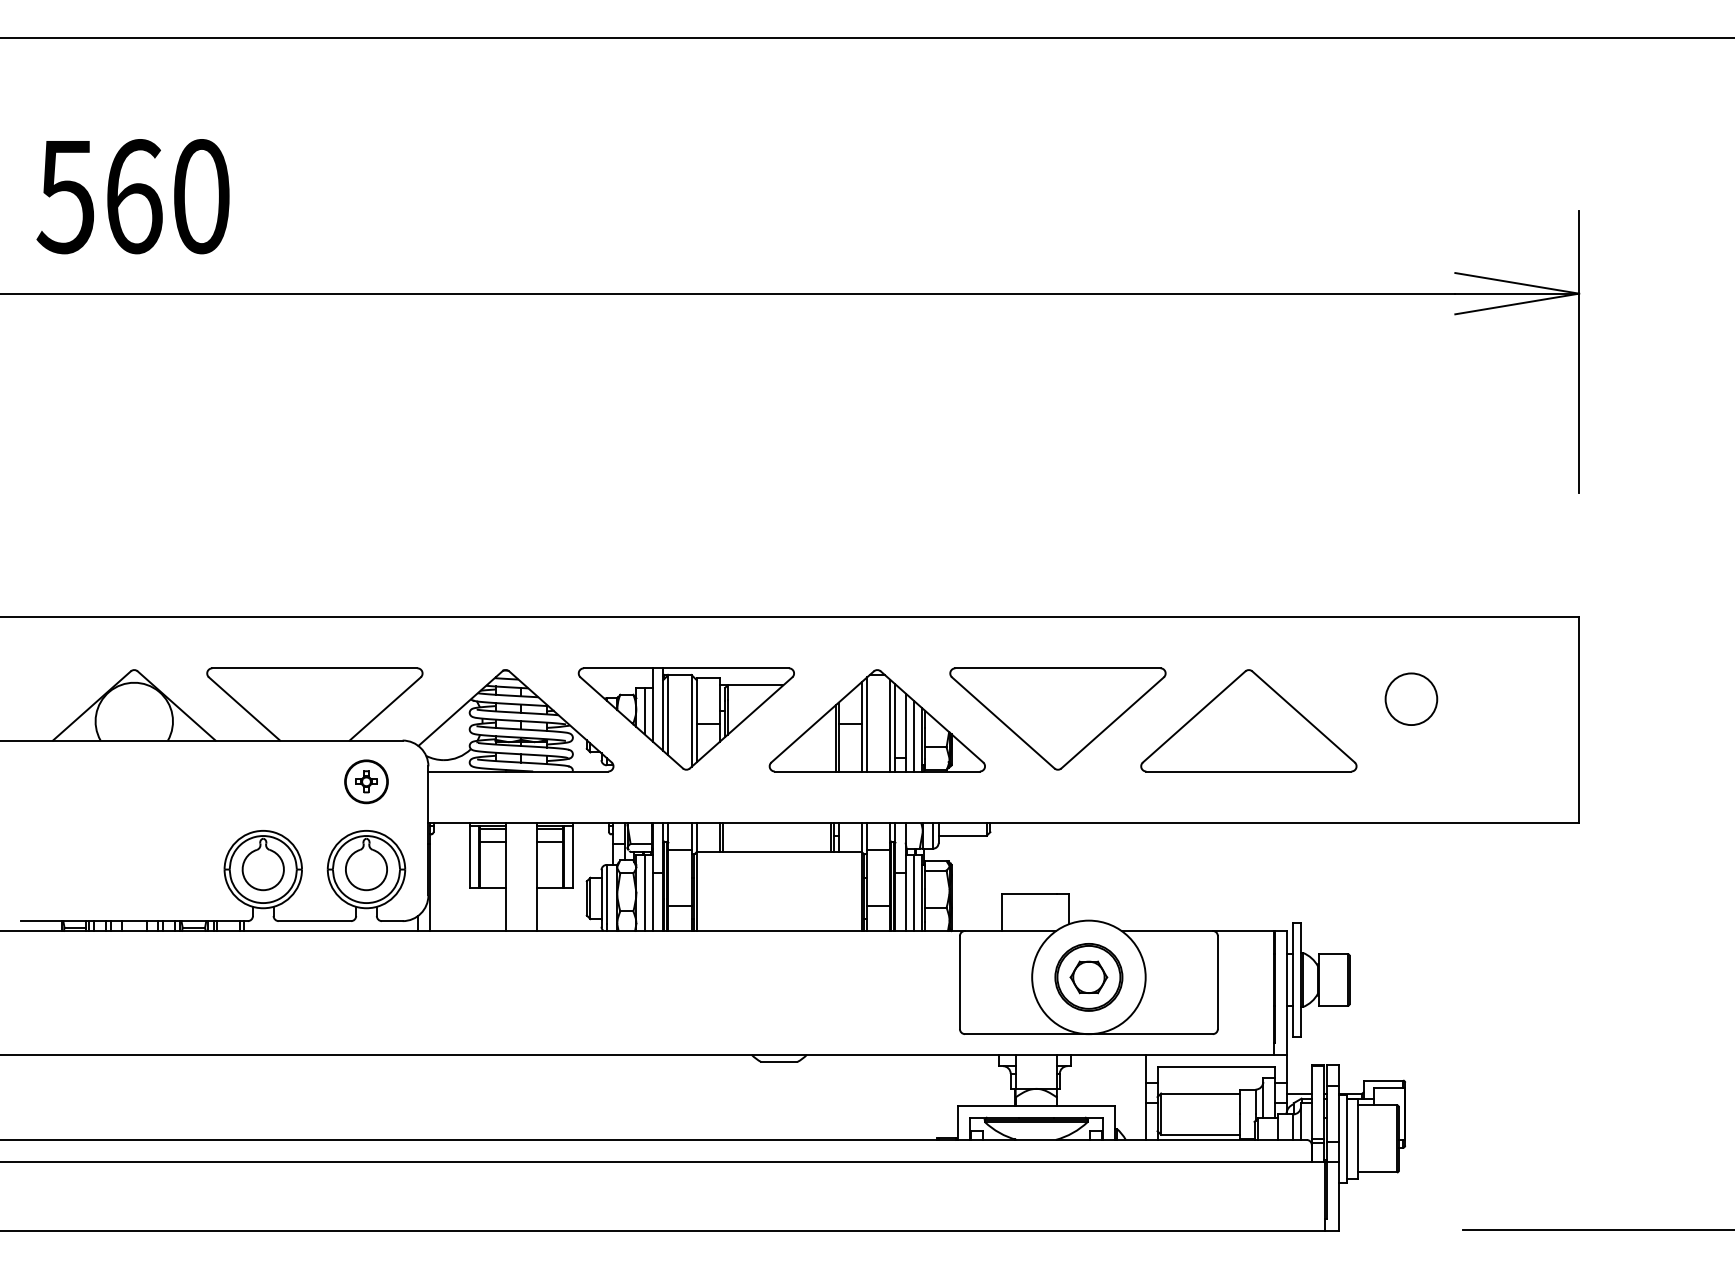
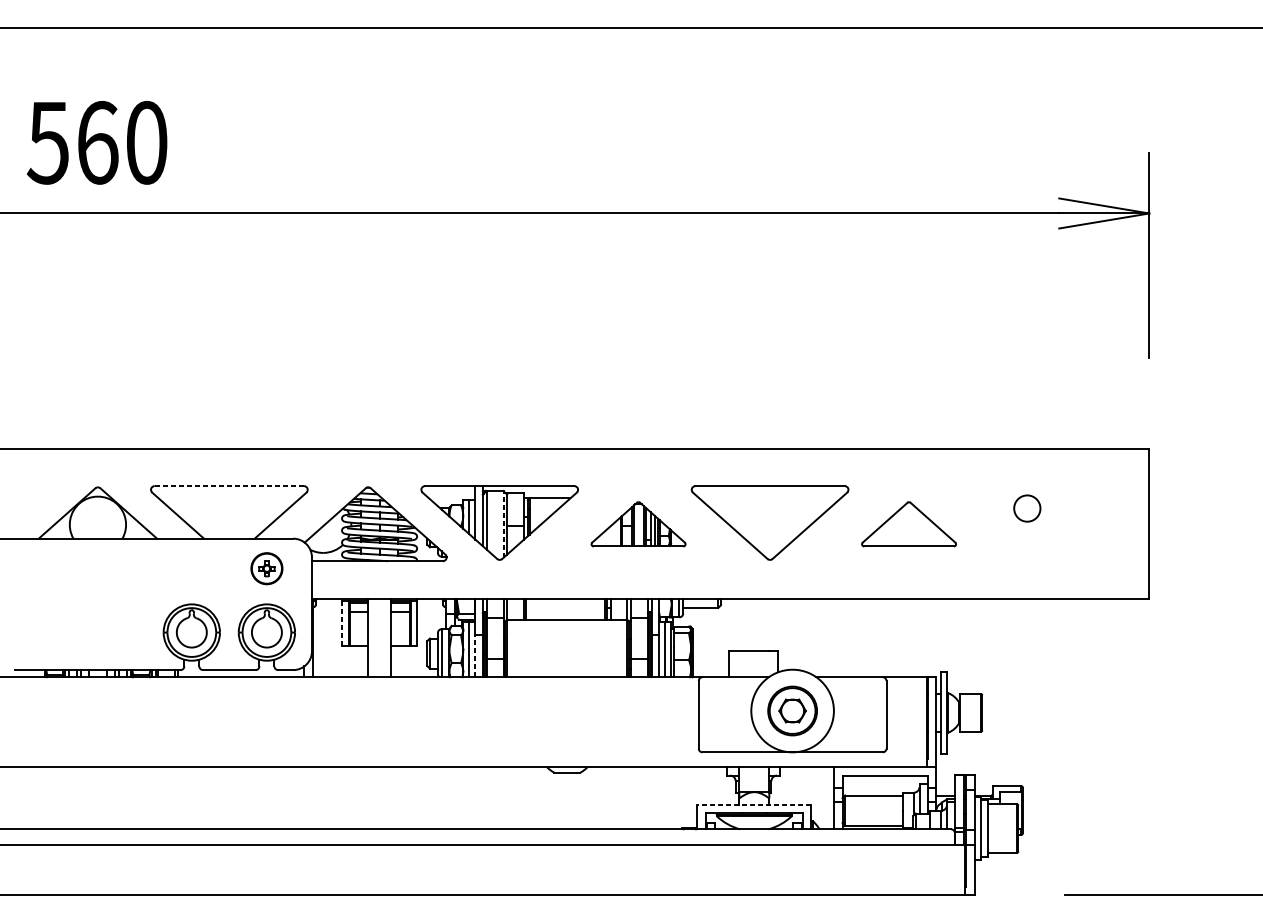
line: (314, 668) -> (229, 486), solid -> dashed
circle: (1411, 698) -> (1027, 508), size x0.7
line: (691, 720) -> (503, 524), solid -> dashed
part: (876, 720) -> (638, 524), size x0.6
part: (1248, 720) -> (908, 524), size x0.6
line: (469, 855) -> (341, 622), solid -> dashed
line: (652, 901) -> (475, 655), solid -> dashed
line: (1035, 1105) -> (753, 804), solid -> dashed

